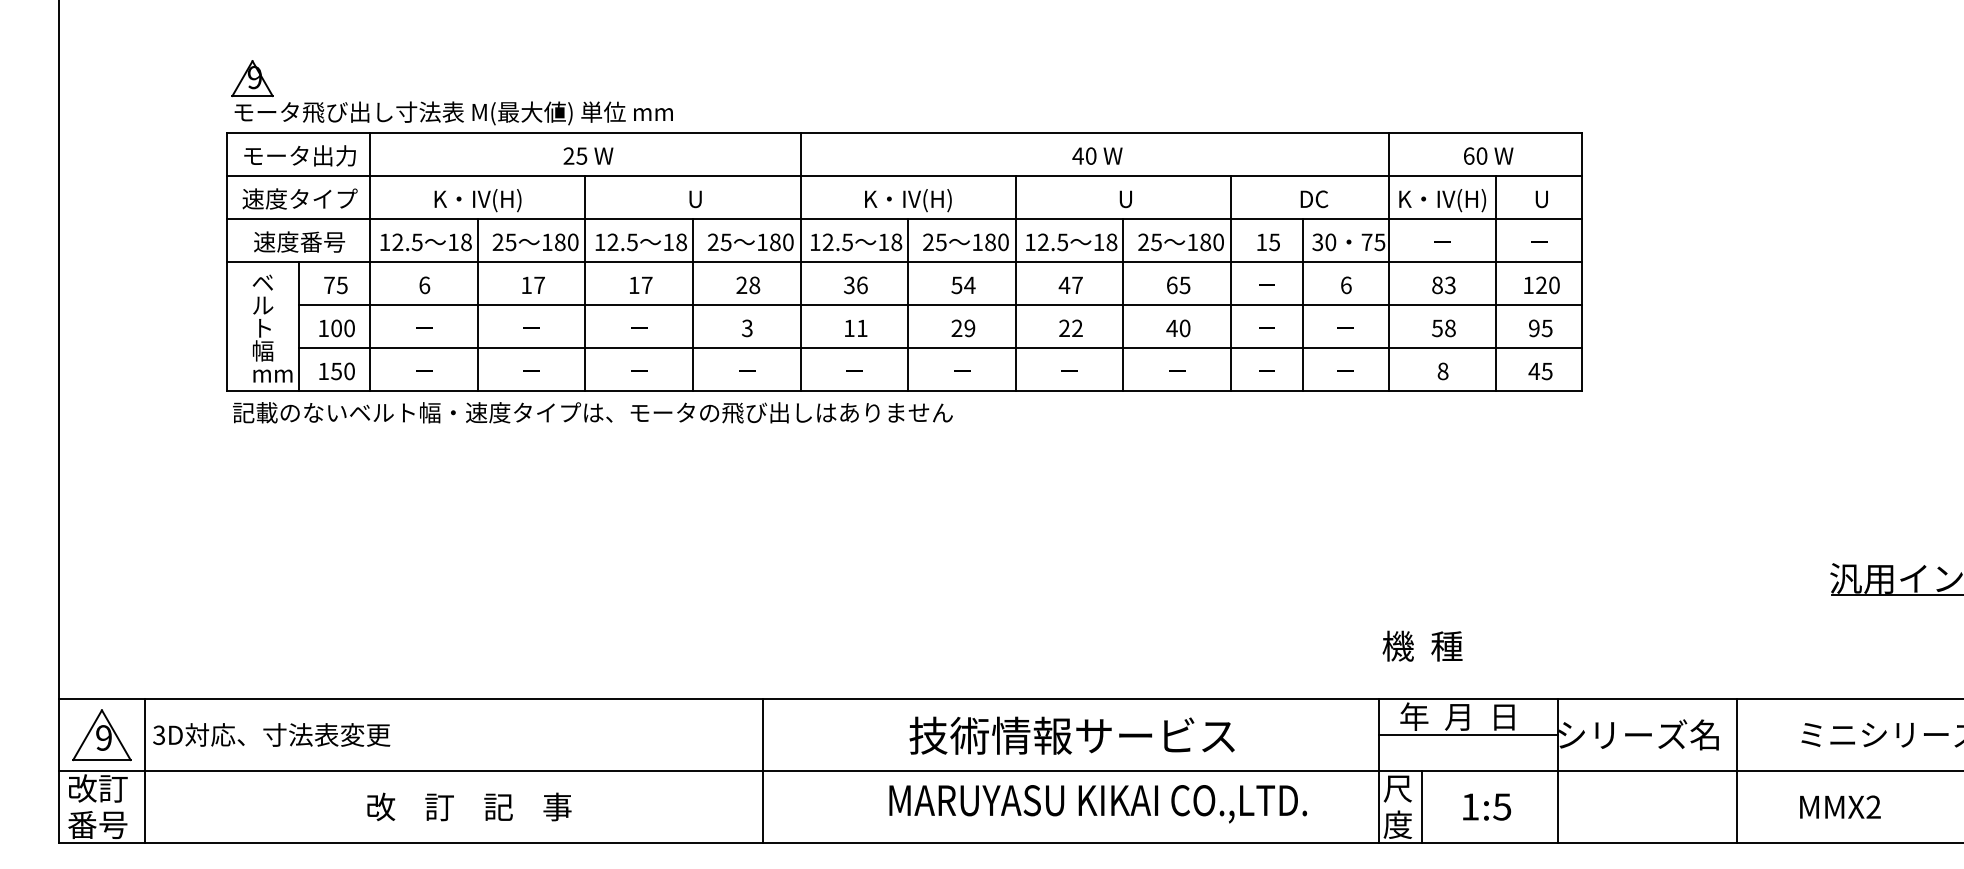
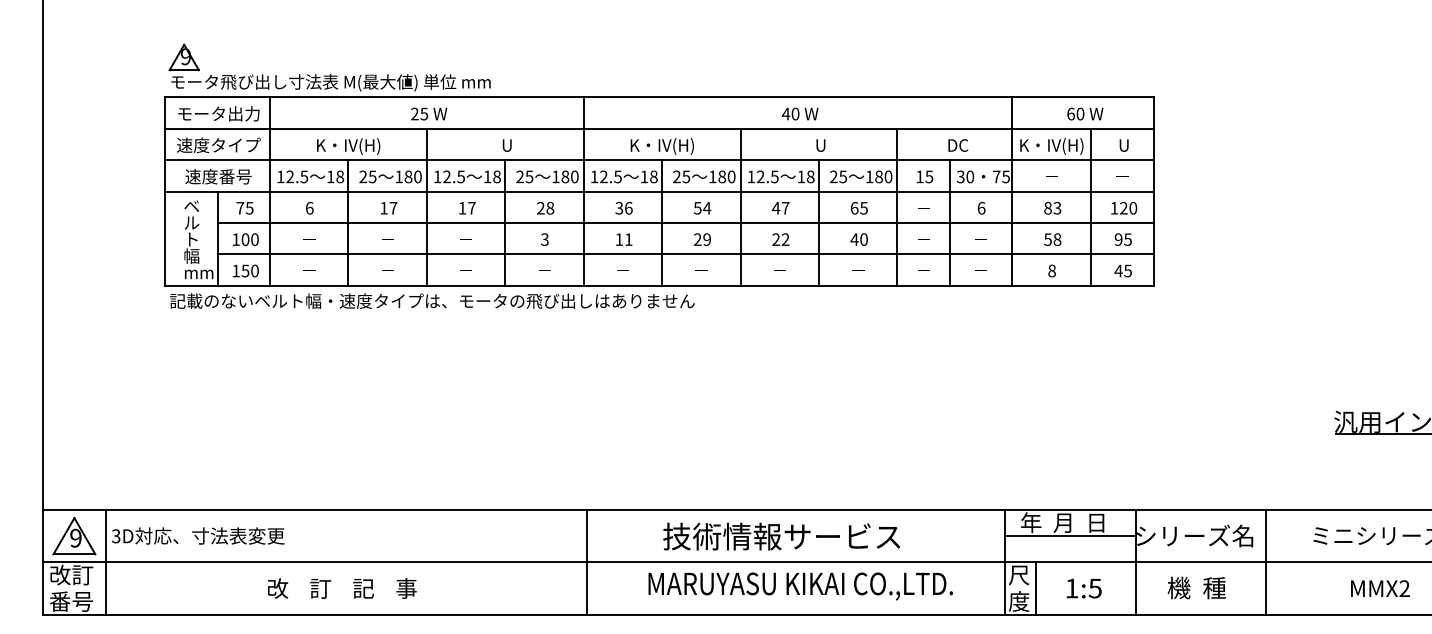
text: (1422, 645) -> (1196, 587), moved
line: (762, 770) -> (586, 561), moved
text: (1840, 806) -> (1380, 588), moved

